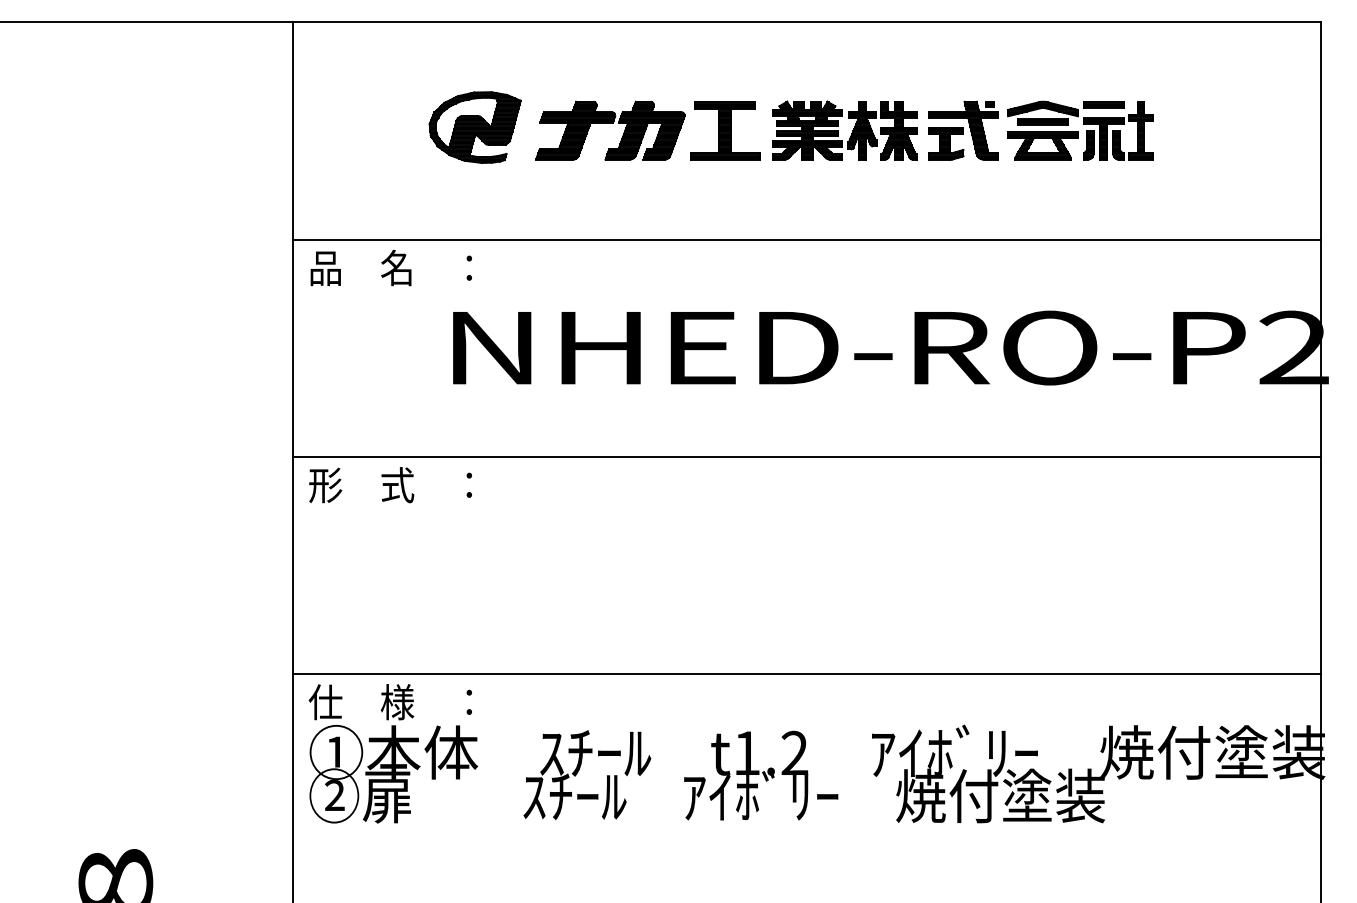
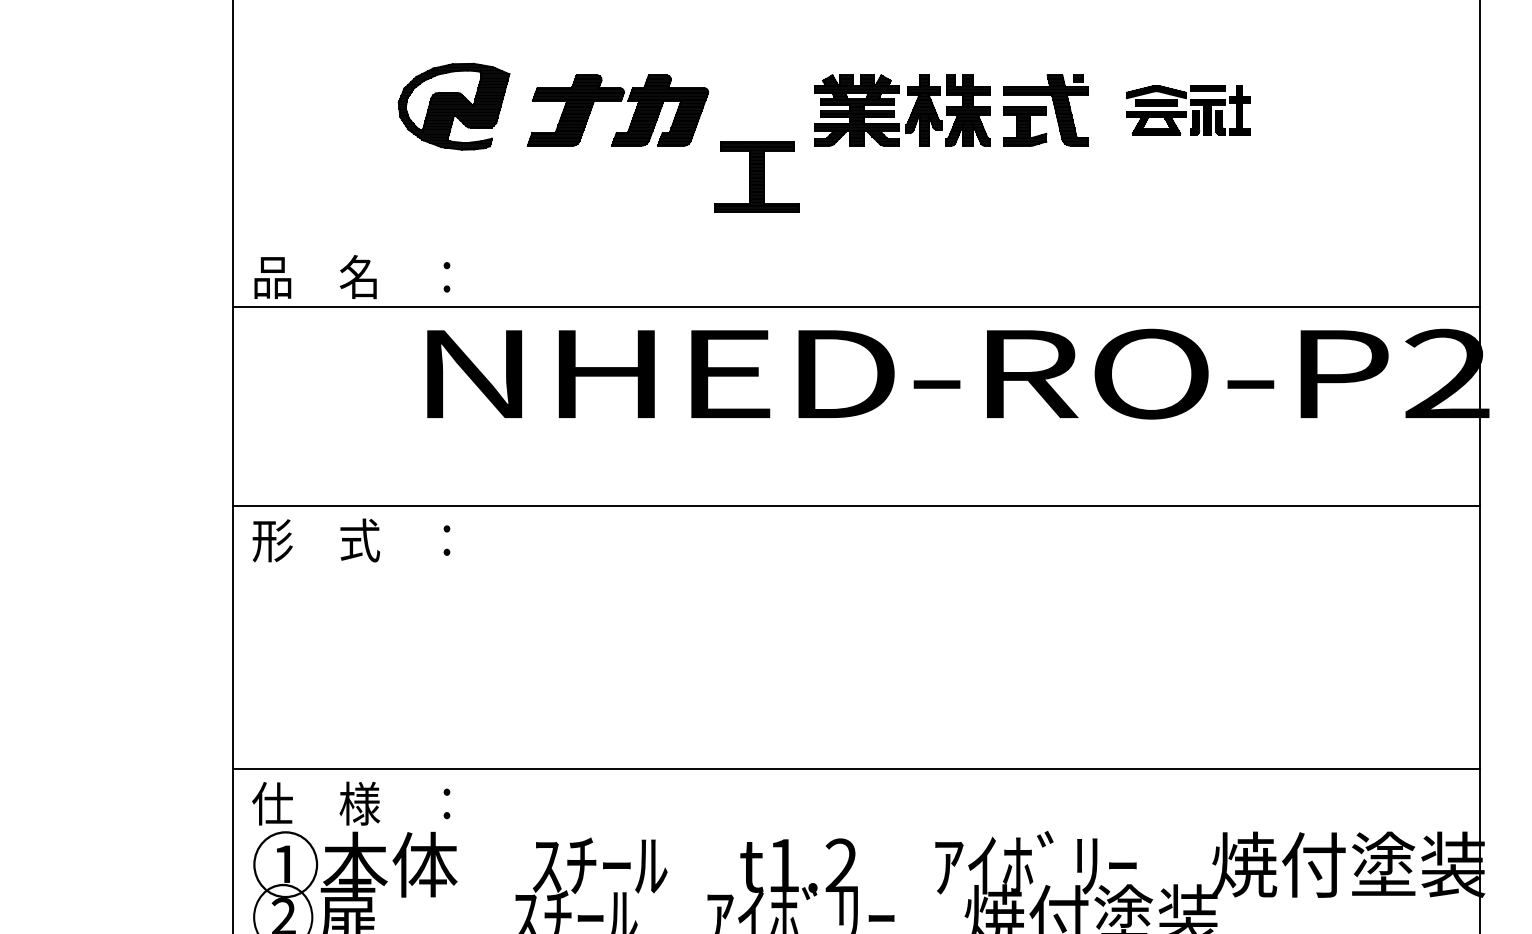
part: (725, 130) -> (757, 176), moved
part: (1080, 130) -> (1188, 110), size x0.7
line: (806, 239) -> (855, 306), moved

